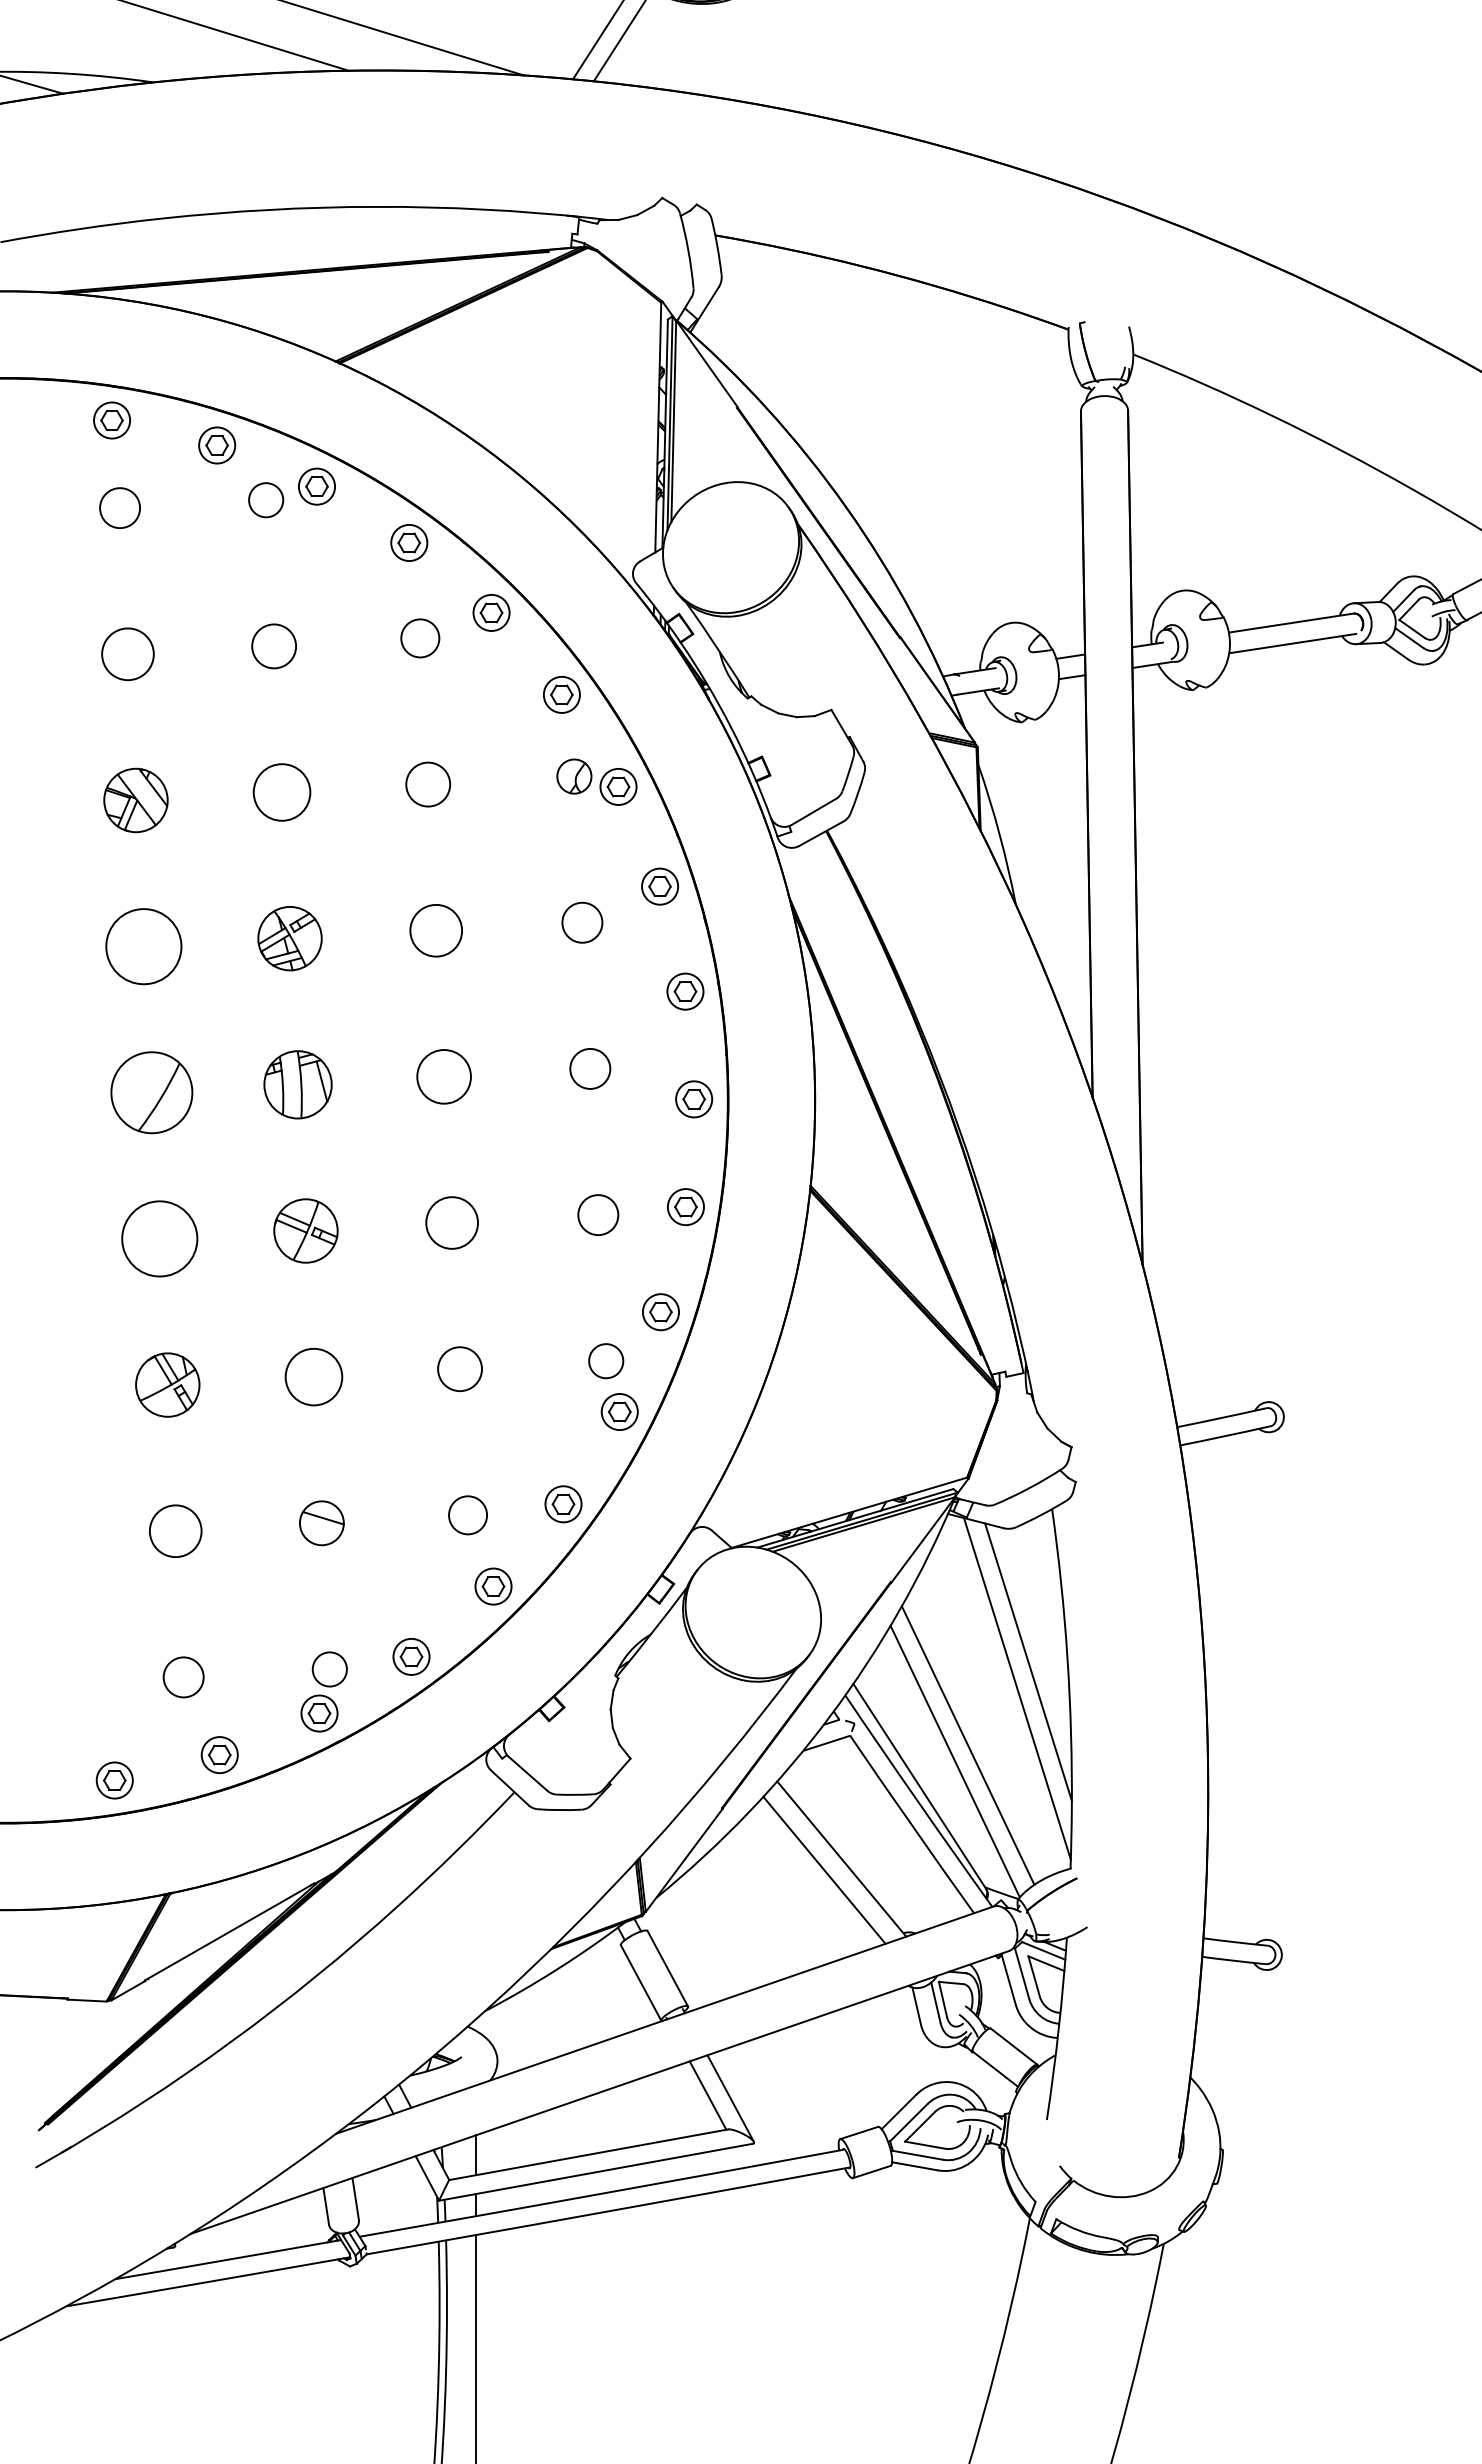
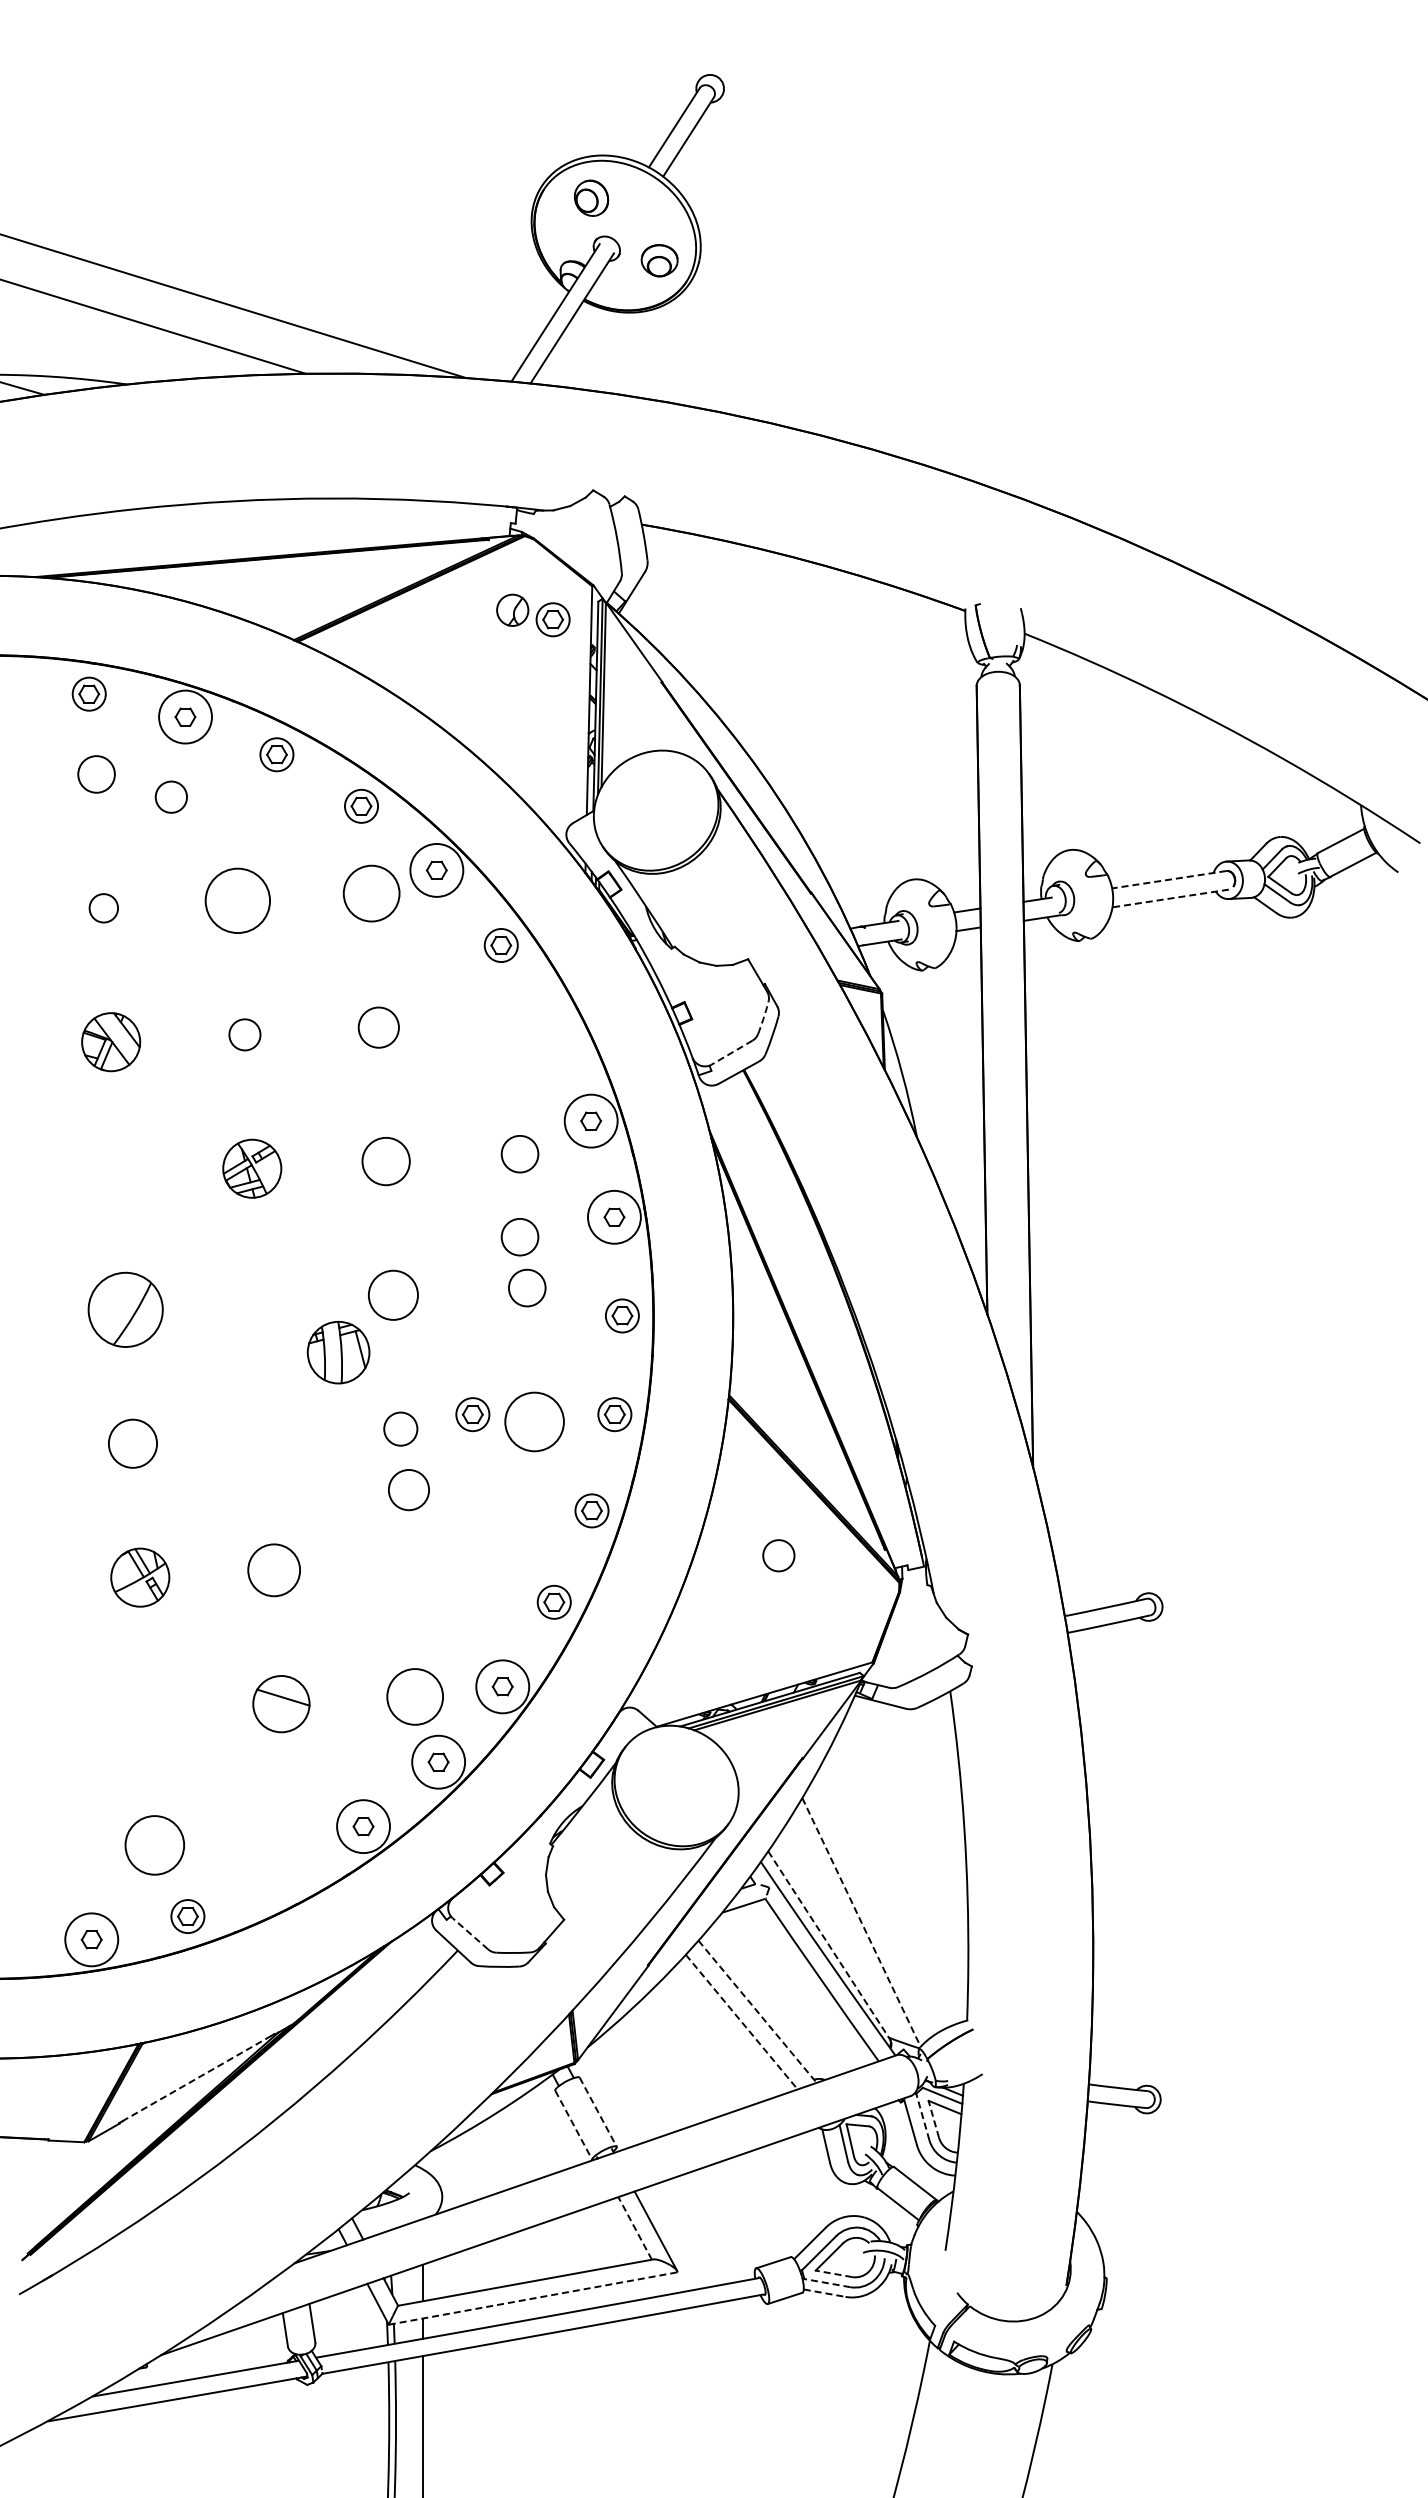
circle: (217, 444) -> (185, 716), size x1.6
circle: (265, 499) -> (170, 796), moved
circle: (491, 611) -> (436, 869), size x1.6
line: (1291, 622) -> (1169, 879), solid -> dashed
circle: (420, 638) -> (371, 893), size x1.6
line: (1292, 643) -> (1170, 898), solid -> dashed
circle: (273, 646) -> (237, 901), size x1.6
circle: (127, 654) -> (103, 908), size x0.6
arc: (848, 773) -> (763, 1017), solid -> dashed
part: (597, 782) -> (533, 615), moved
circle: (281, 792) -> (244, 1034), size x0.6
line: (814, 811) -> (732, 1052), solid -> dashed
circle: (659, 885) -> (590, 1120), size x1.6
circle: (143, 946) -> (118, 1175), removed
circle: (684, 990) -> (613, 1216), size x1.6
circle: (581, 1013) -> (519, 1237), added
part: (297, 1084) -> (338, 1352), moved
part: (530, 1206) -> (472, 1414), added
circle: (598, 1214) -> (534, 1421), size x1.6
circle: (451, 1222) -> (400, 1428), size x0.7
part: (305, 1230) -> (266, 1436), removed
circle: (159, 1238) -> (132, 1443), size x0.7
circle: (605, 1360) -> (778, 1555), moved
circle: (459, 1369) -> (408, 1490), moved
circle: (563, 1503) -> (502, 1686), size x1.6
circle: (468, 1514) -> (415, 1696), size x1.6
part: (321, 1523) -> (281, 1704), size x1.4
circle: (175, 1531) -> (147, 1711), removed
circle: (493, 1585) -> (438, 1761), size x1.6
circle: (411, 1656) -> (363, 1826), size x1.6
line: (1028, 1662) -> (928, 1831), removed
circle: (183, 1677) -> (154, 1845), size x1.6
line: (1017, 1688) -> (918, 1855), removed
part: (324, 1691) -> (283, 1858), removed
line: (968, 1745) -> (873, 1907), removed
line: (955, 1761) -> (861, 1922), solid -> dashed
line: (528, 1773) -> (470, 1933), solid -> dashed
circle: (114, 1780) -> (91, 1939), size x1.6
line: (920, 1786) -> (829, 1945), solid -> dashed
line: (841, 1859) -> (757, 2012), solid -> dashed
line: (824, 1870) -> (741, 2022), solid -> dashed
line: (229, 1931) -> (196, 2078), solid -> dashed
line: (668, 1969) -> (598, 2112), solid -> dashed
line: (1021, 1973) -> (922, 2116), solid -> dashed
line: (1033, 1975) -> (933, 2118), solid -> dashed
line: (641, 1983) -> (574, 2125), solid -> dashed
line: (708, 2095) -> (635, 2228), solid -> dashed
line: (924, 2144) -> (833, 2273), solid -> dashed
line: (916, 2155) -> (826, 2283), solid -> dashed
line: (915, 2166) -> (825, 2293), solid -> dashed
line: (597, 2172) -> (533, 2298), solid -> dashed

